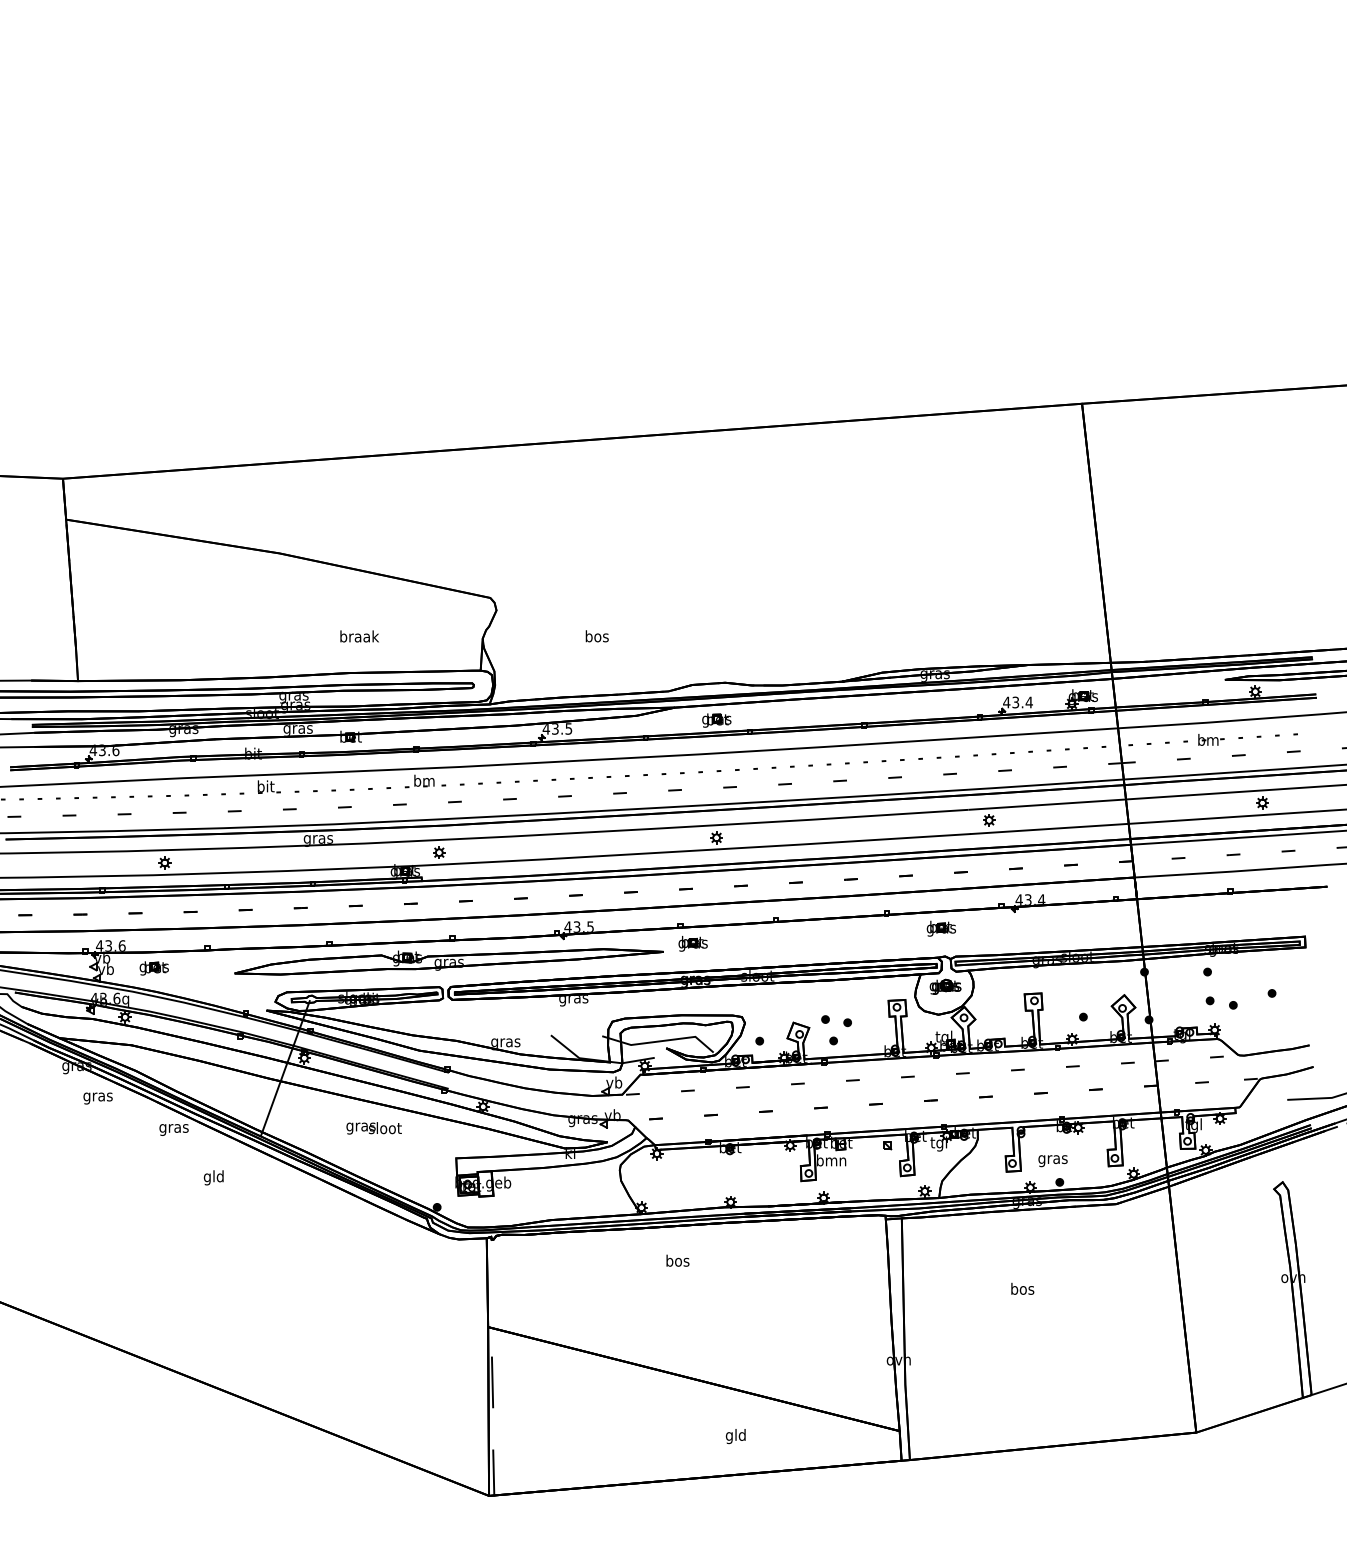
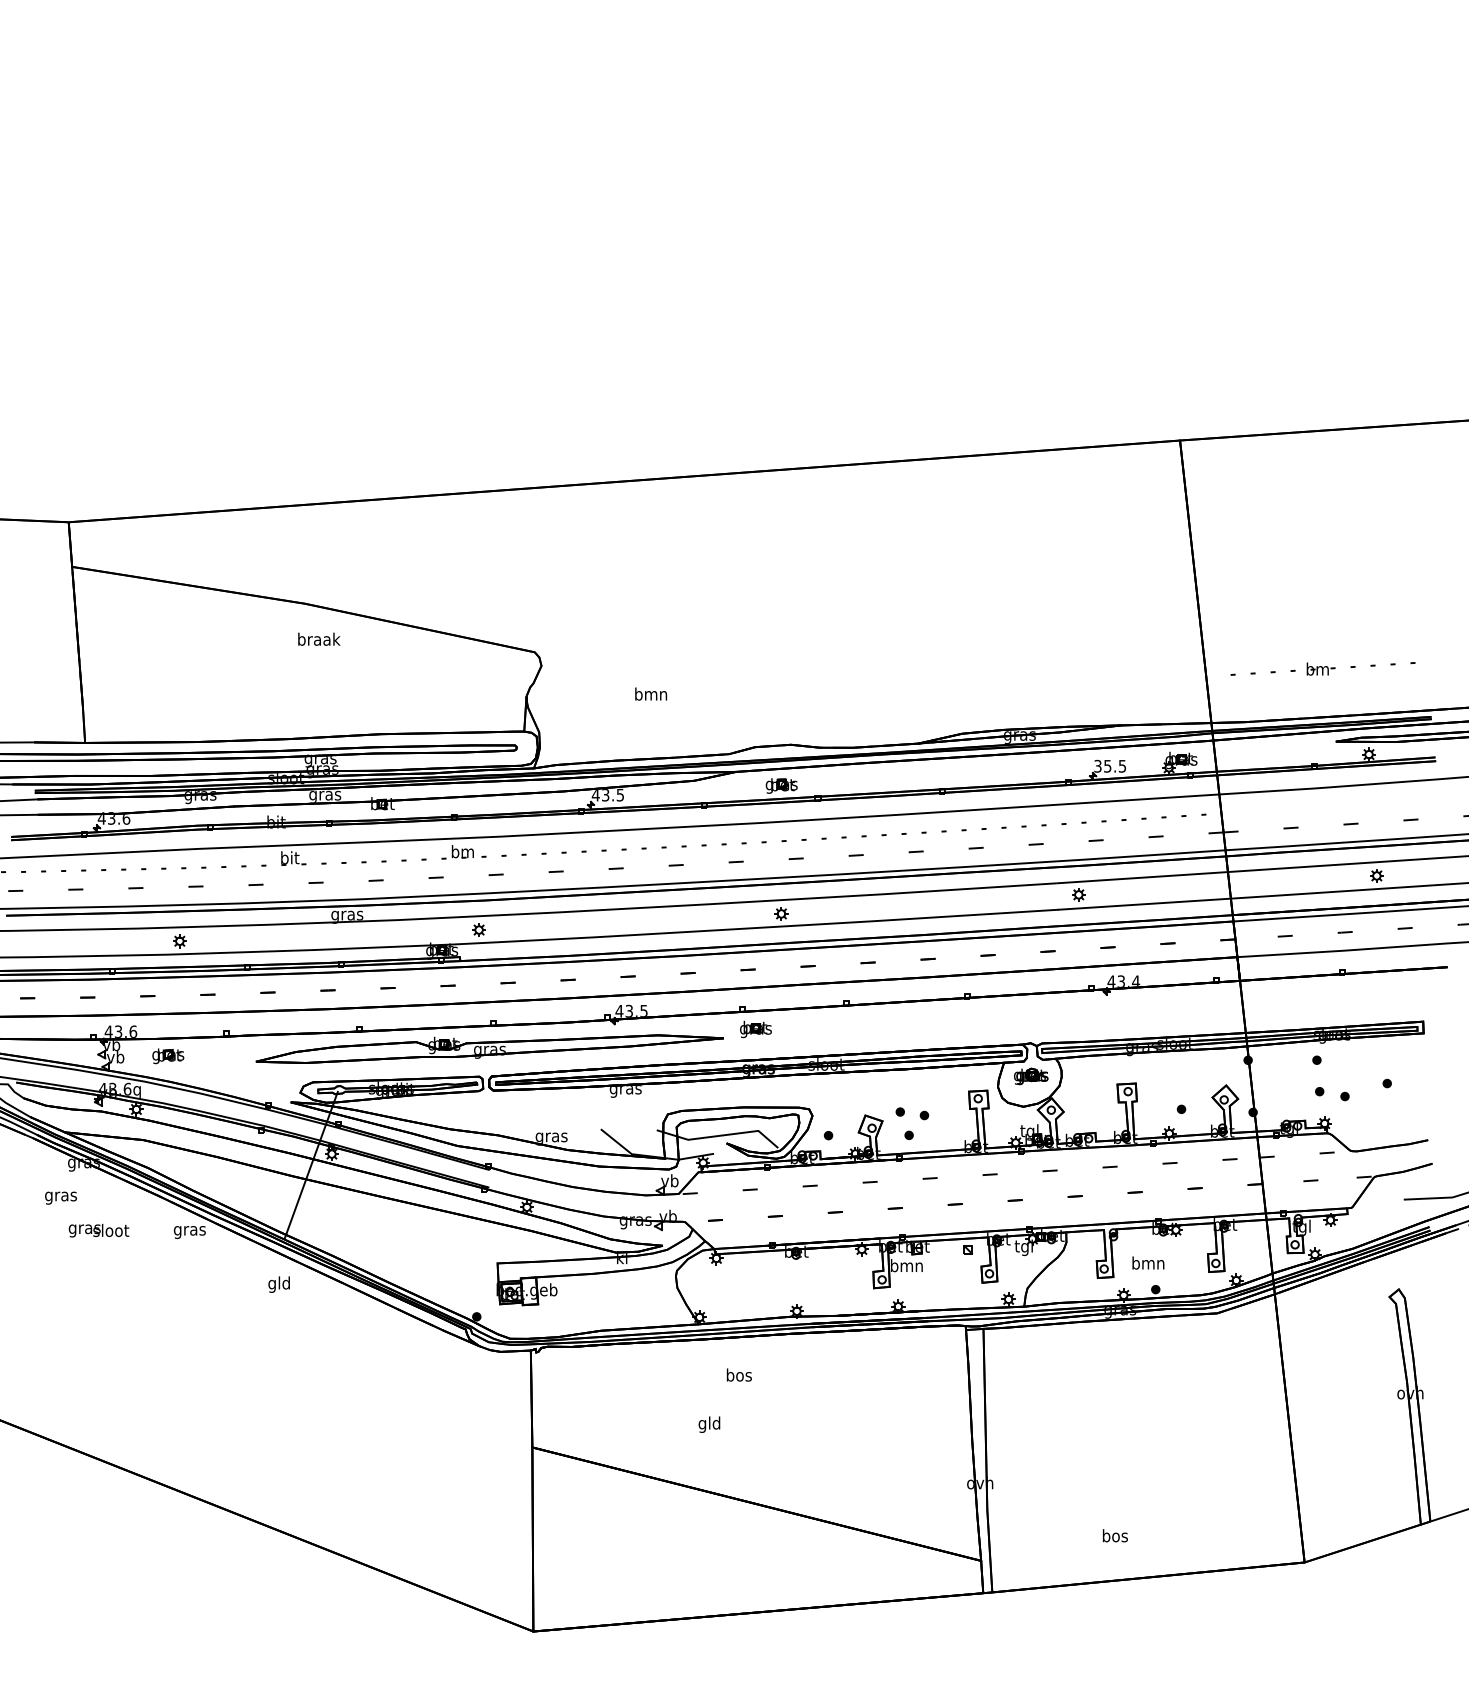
text: (359, 635) -> (319, 638), moved
text: (597, 635) -> (651, 693), bos -> bmn
text: (1017, 701) -> (1109, 765), 43.4 -> 35.5
part: (1212, 739) -> (1322, 668), moved
part: (941, 928) -> (1026, 1012), removed
text: (97, 1097) -> (60, 1197), moved
text: (373, 1128) -> (98, 1230), moved
text: (1053, 1159) -> (1148, 1264), gras -> bmn
text: (213, 1177) -> (278, 1284), moved
text: (1021, 1288) -> (1114, 1535), moved
line: (491, 1382) -> (536, 1507), removed
text: (735, 1436) -> (709, 1424), moved
line: (493, 1472) -> (538, 1606), removed

